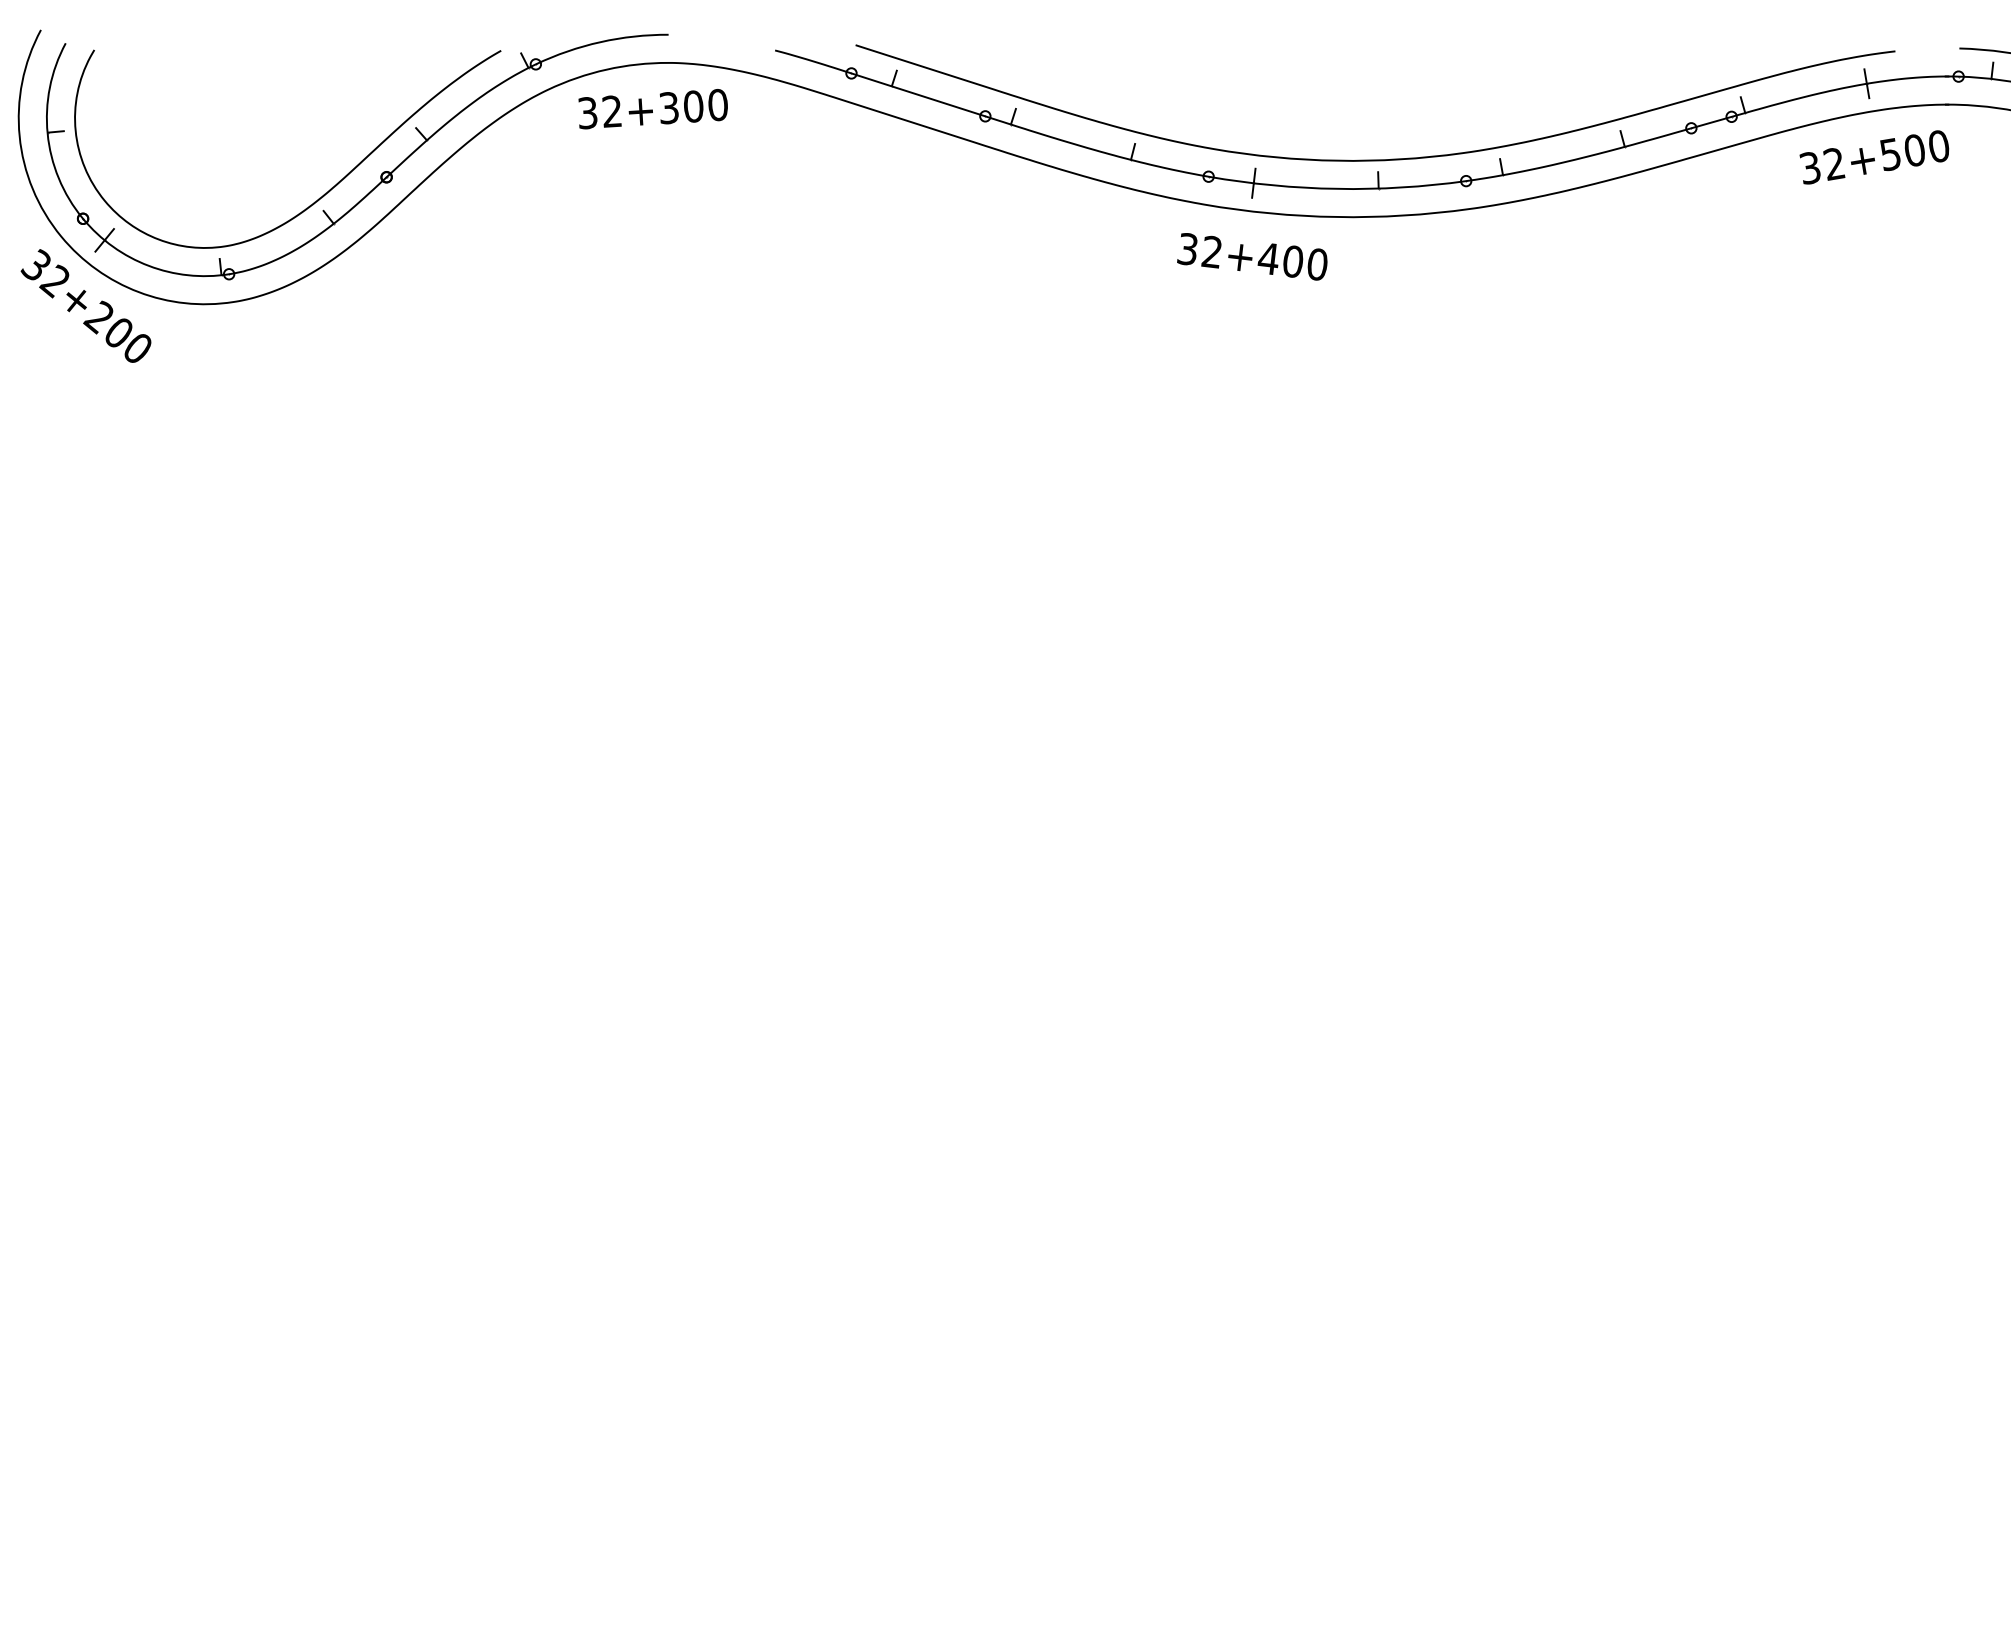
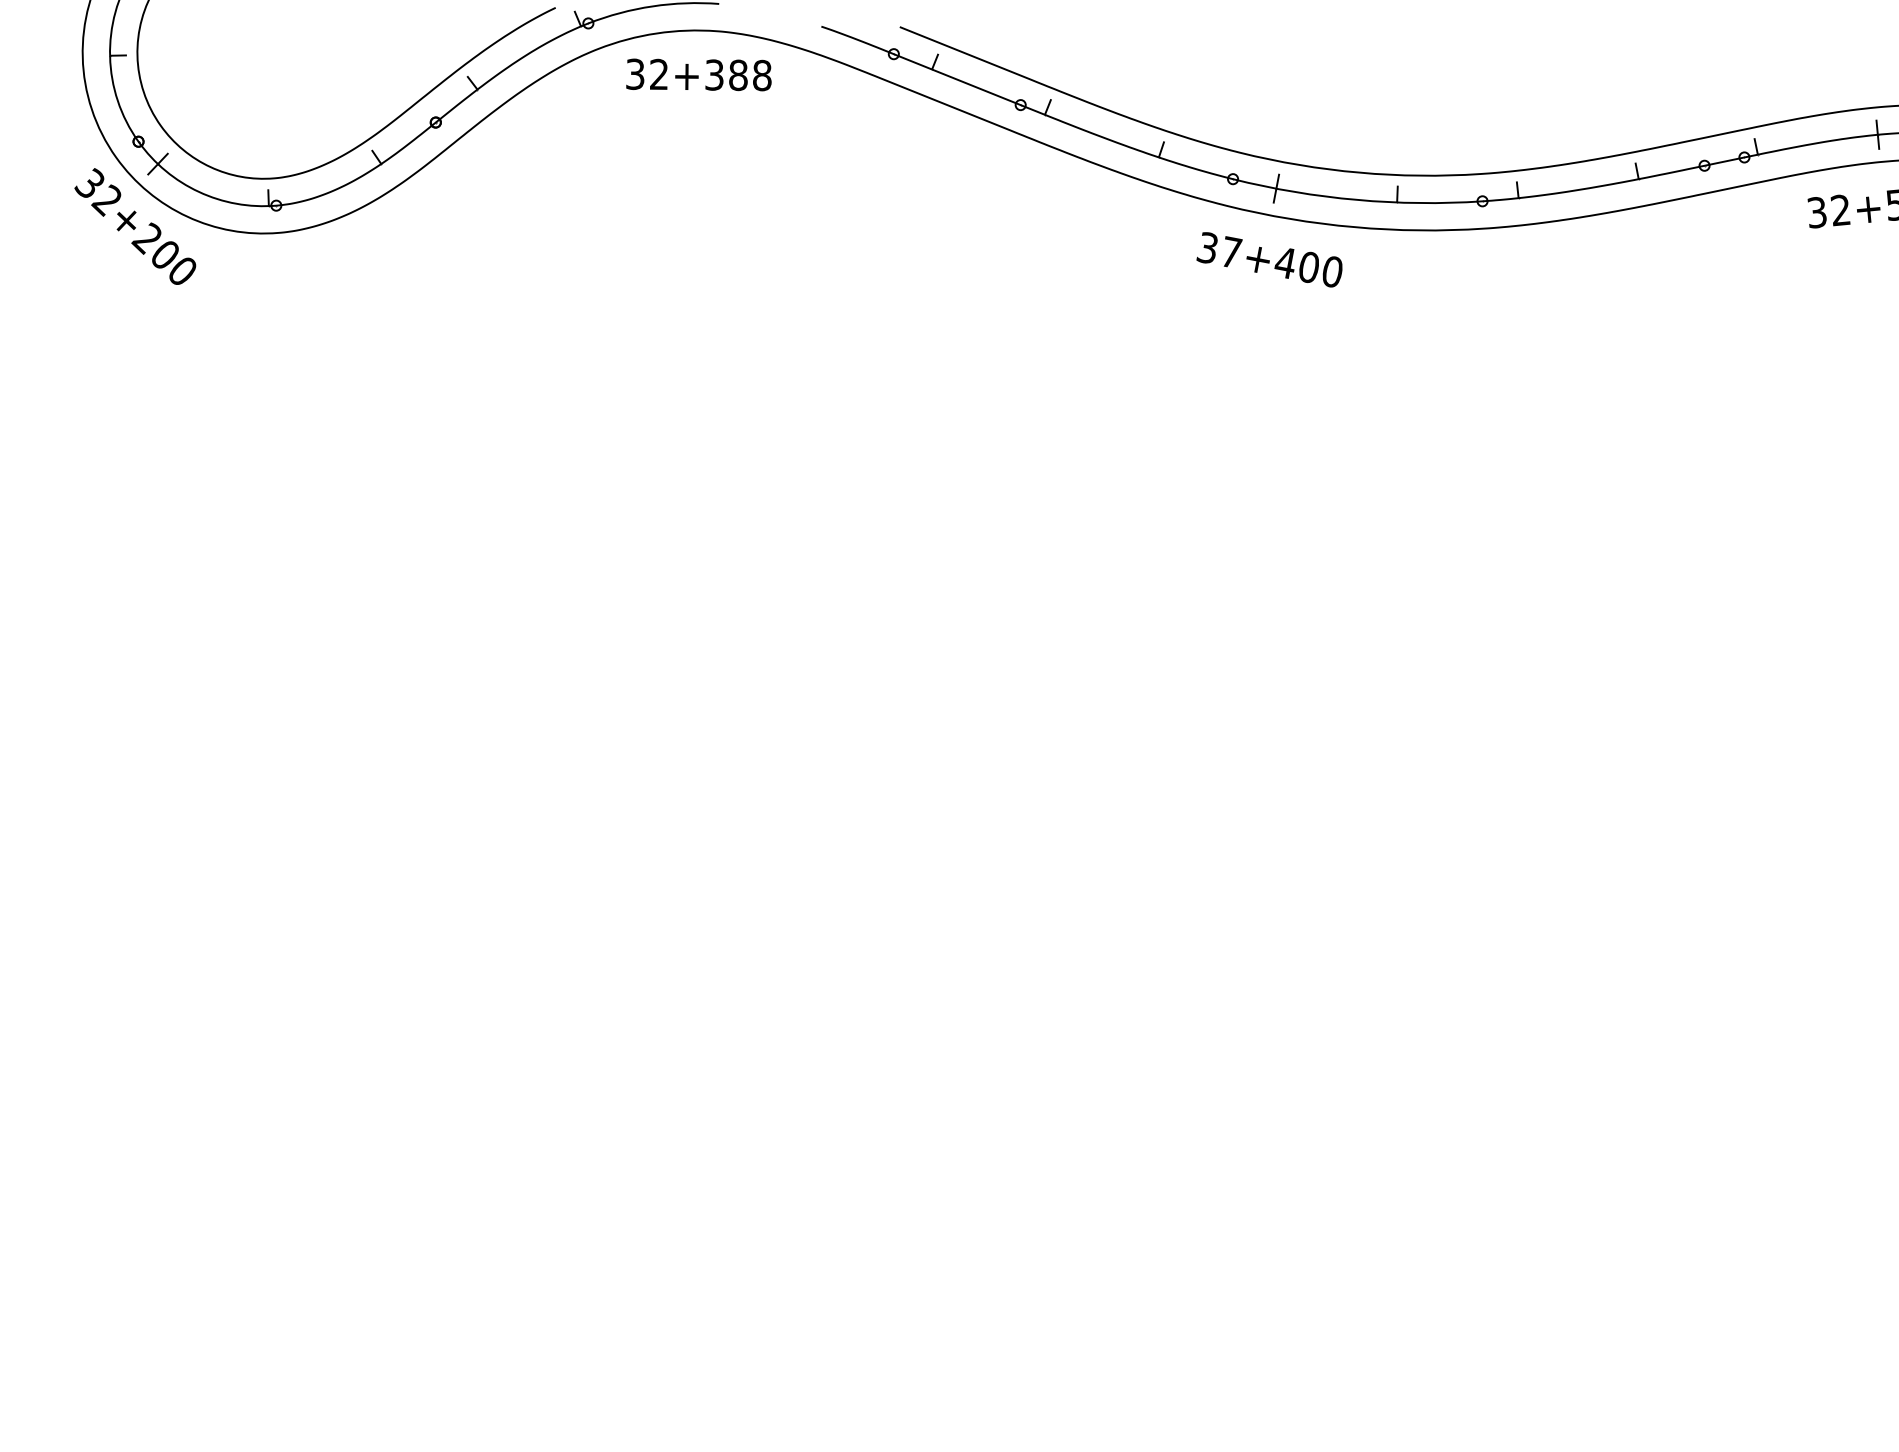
text: (706, 105) -> (751, 75), 32+300 -> 32+388
text: (1211, 251) -> (1230, 251), 32+400 -> 37+400

